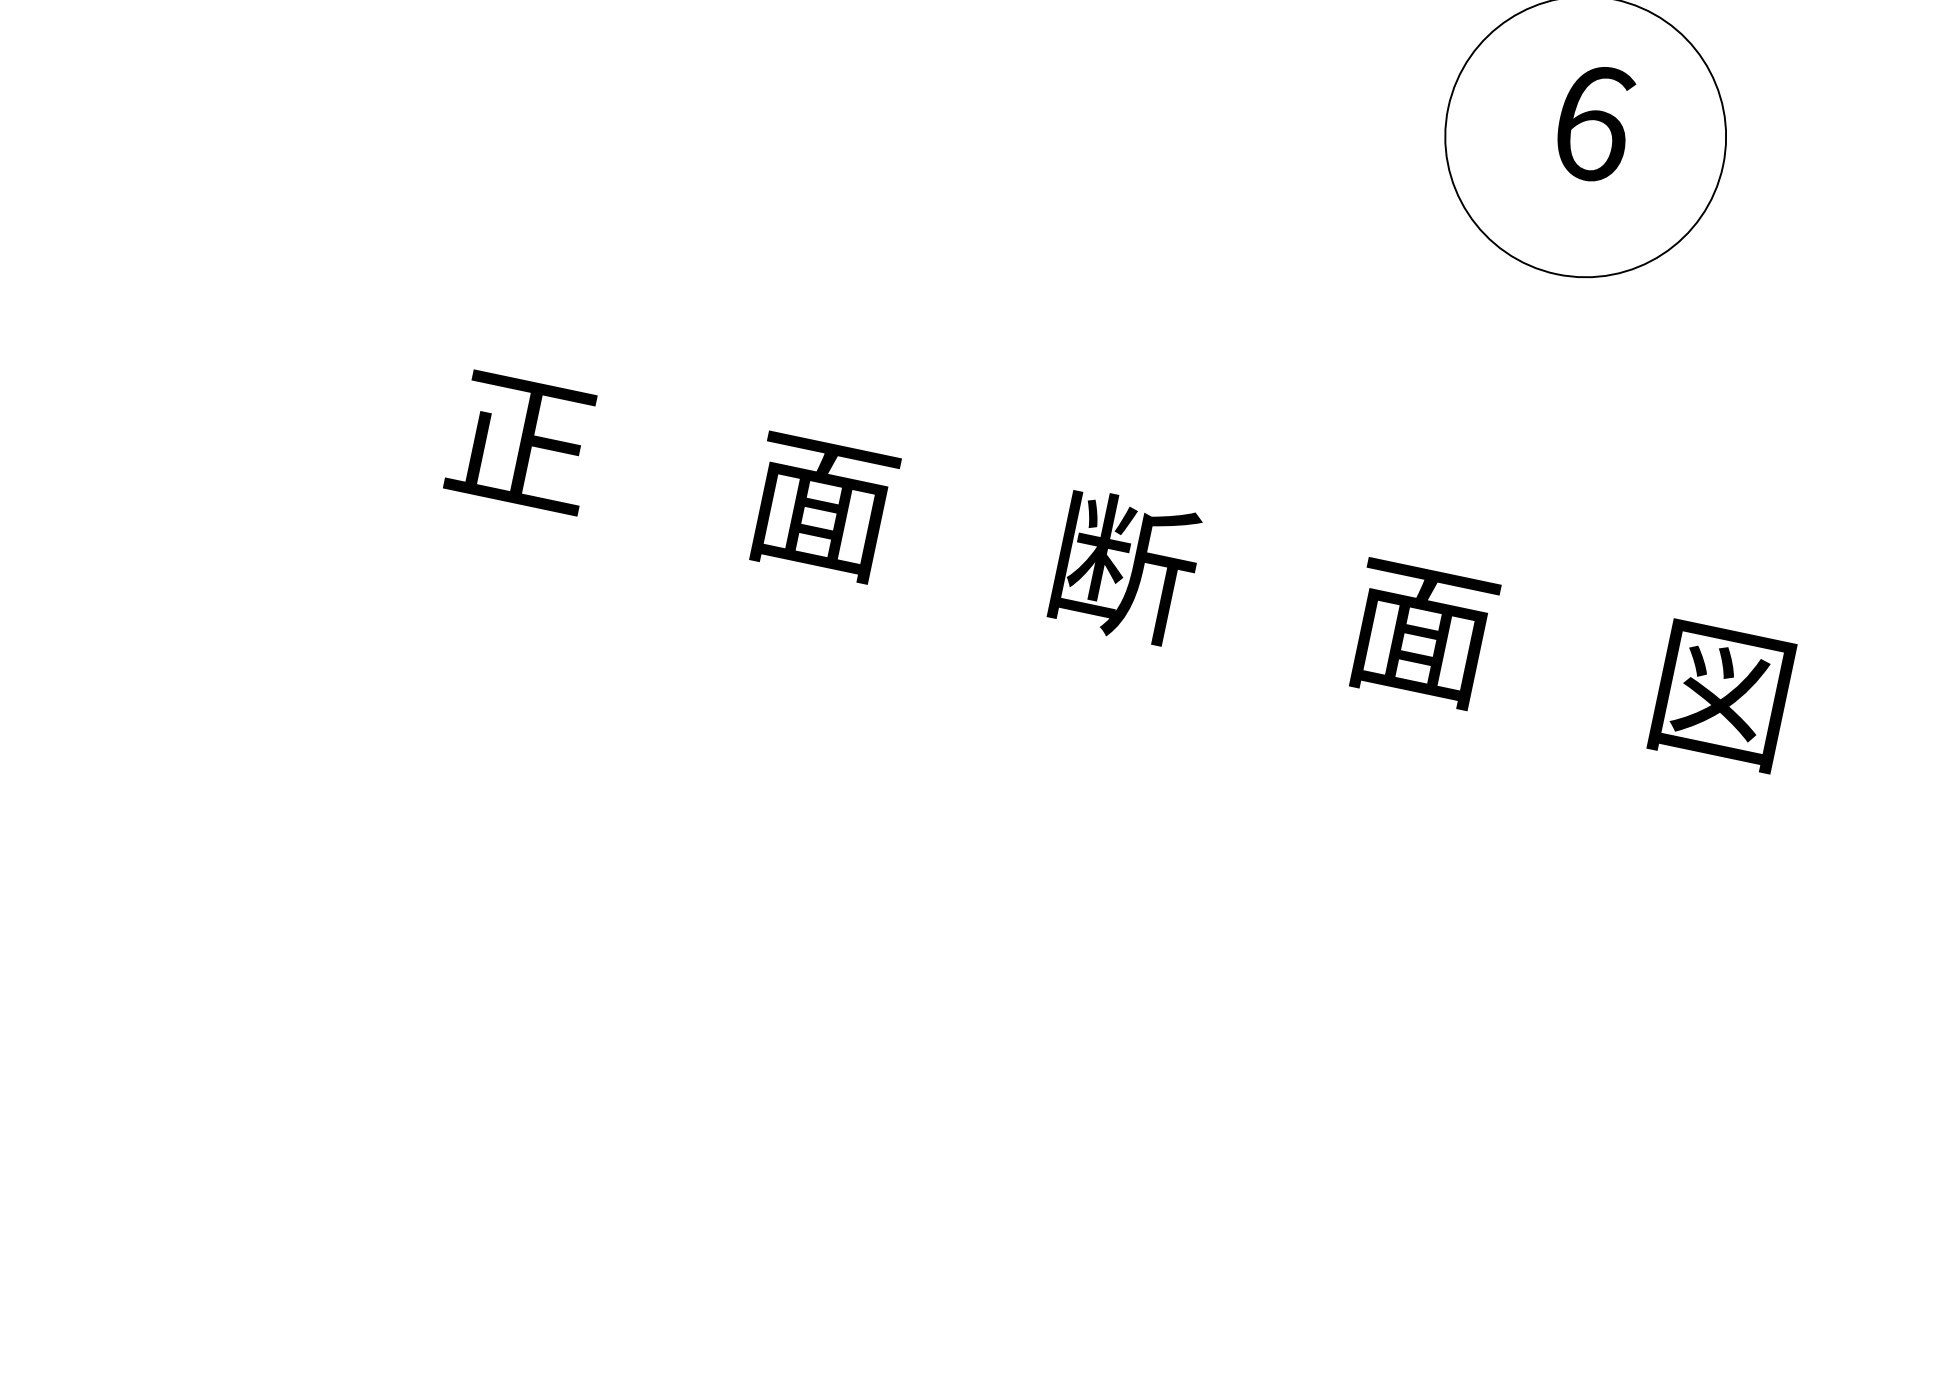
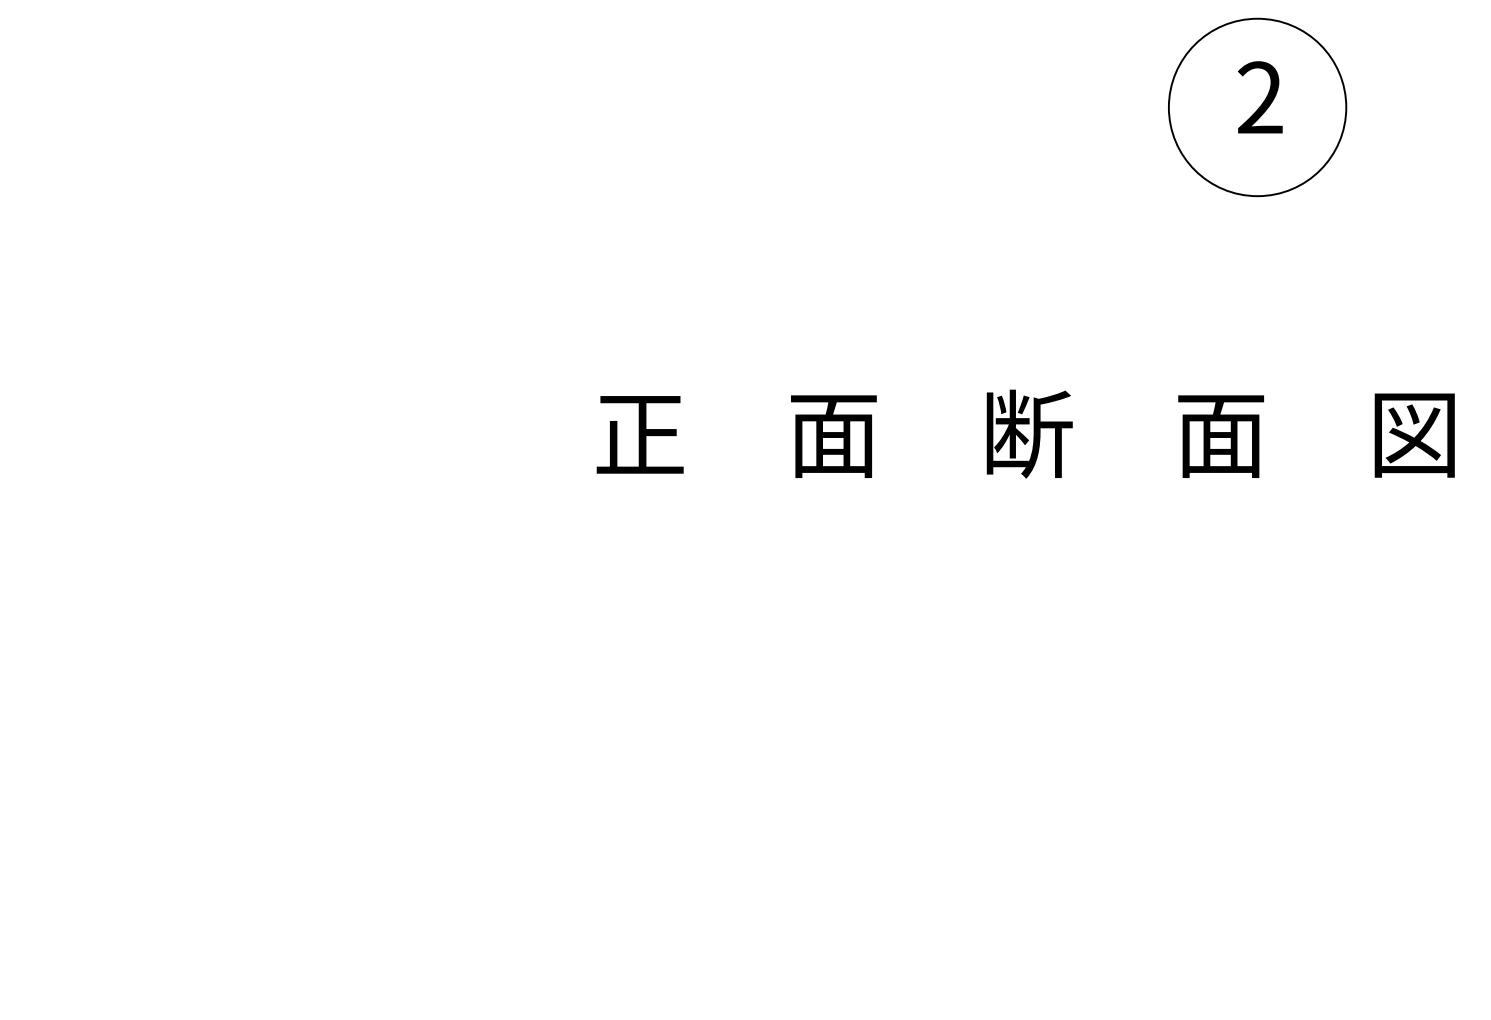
text: (1593, 122) -> (1260, 97), 6 -> 2

